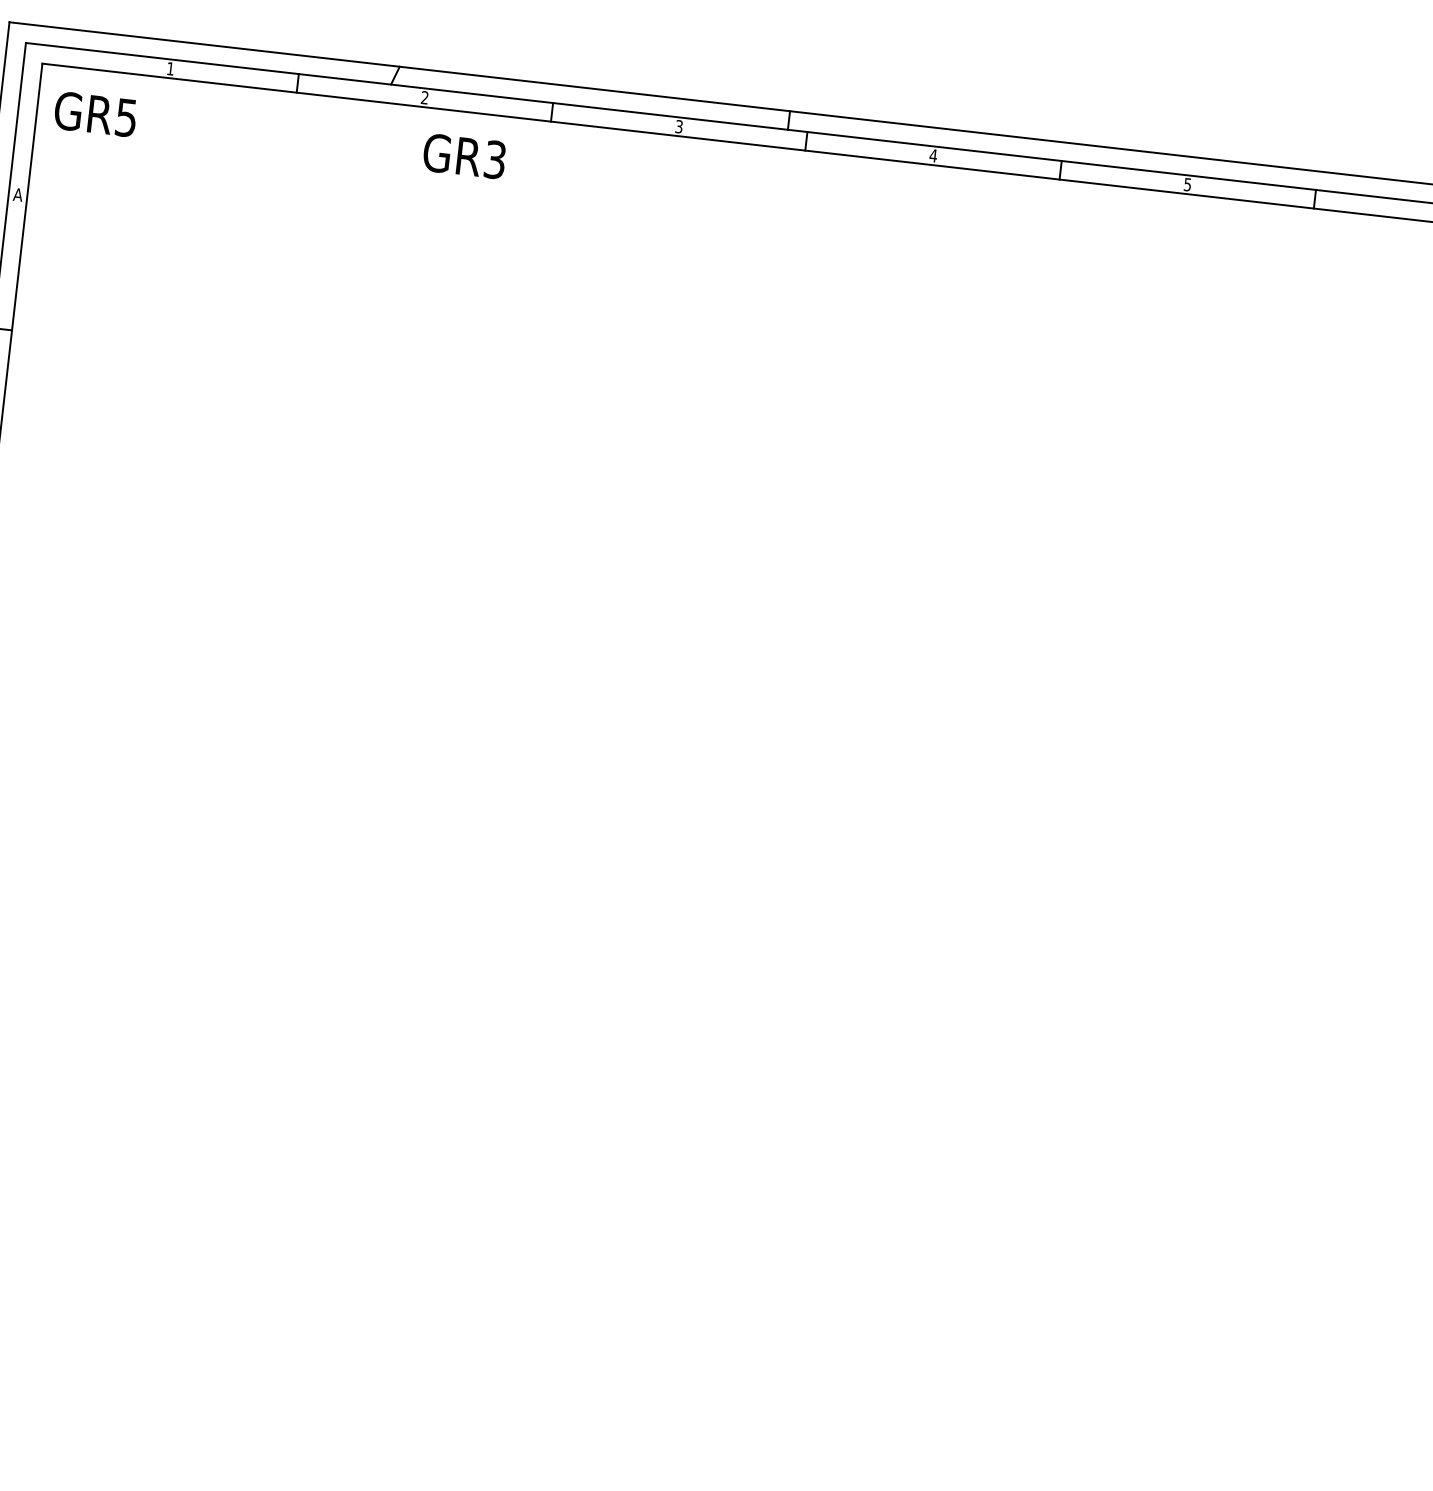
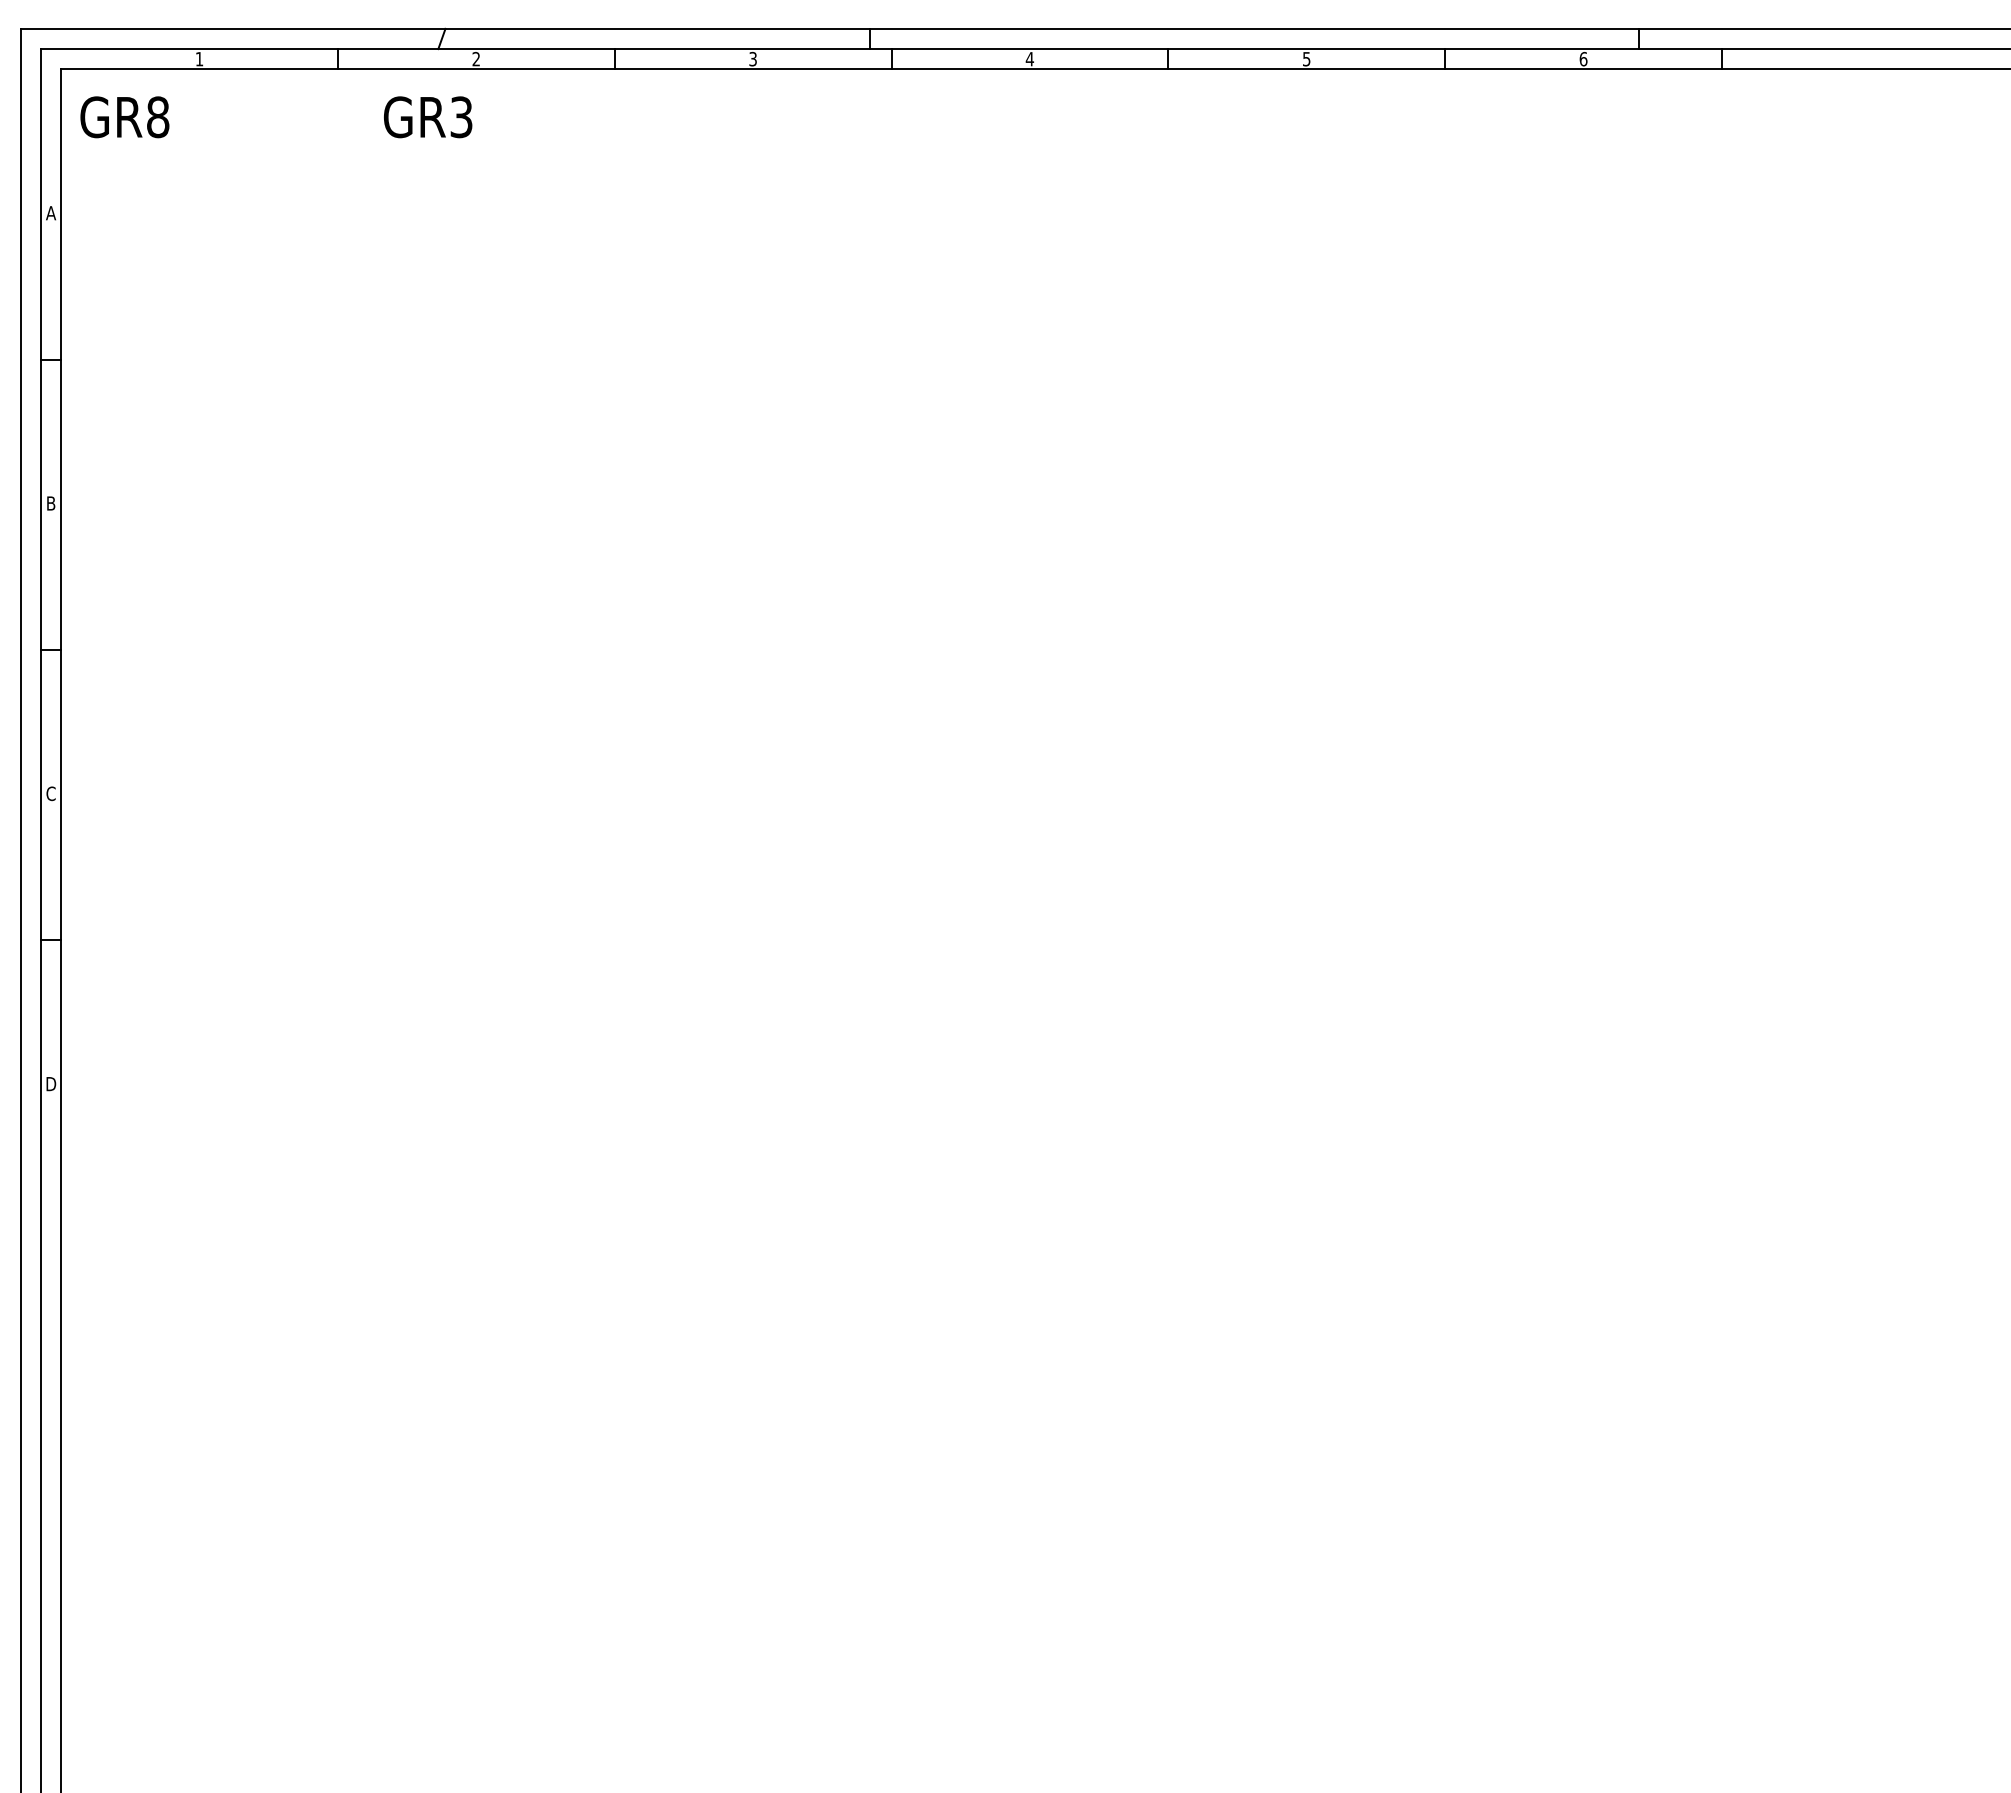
text: (126, 118) -> (158, 117), GR5 -> GR8
text: (464, 156) -> (428, 117), moved

